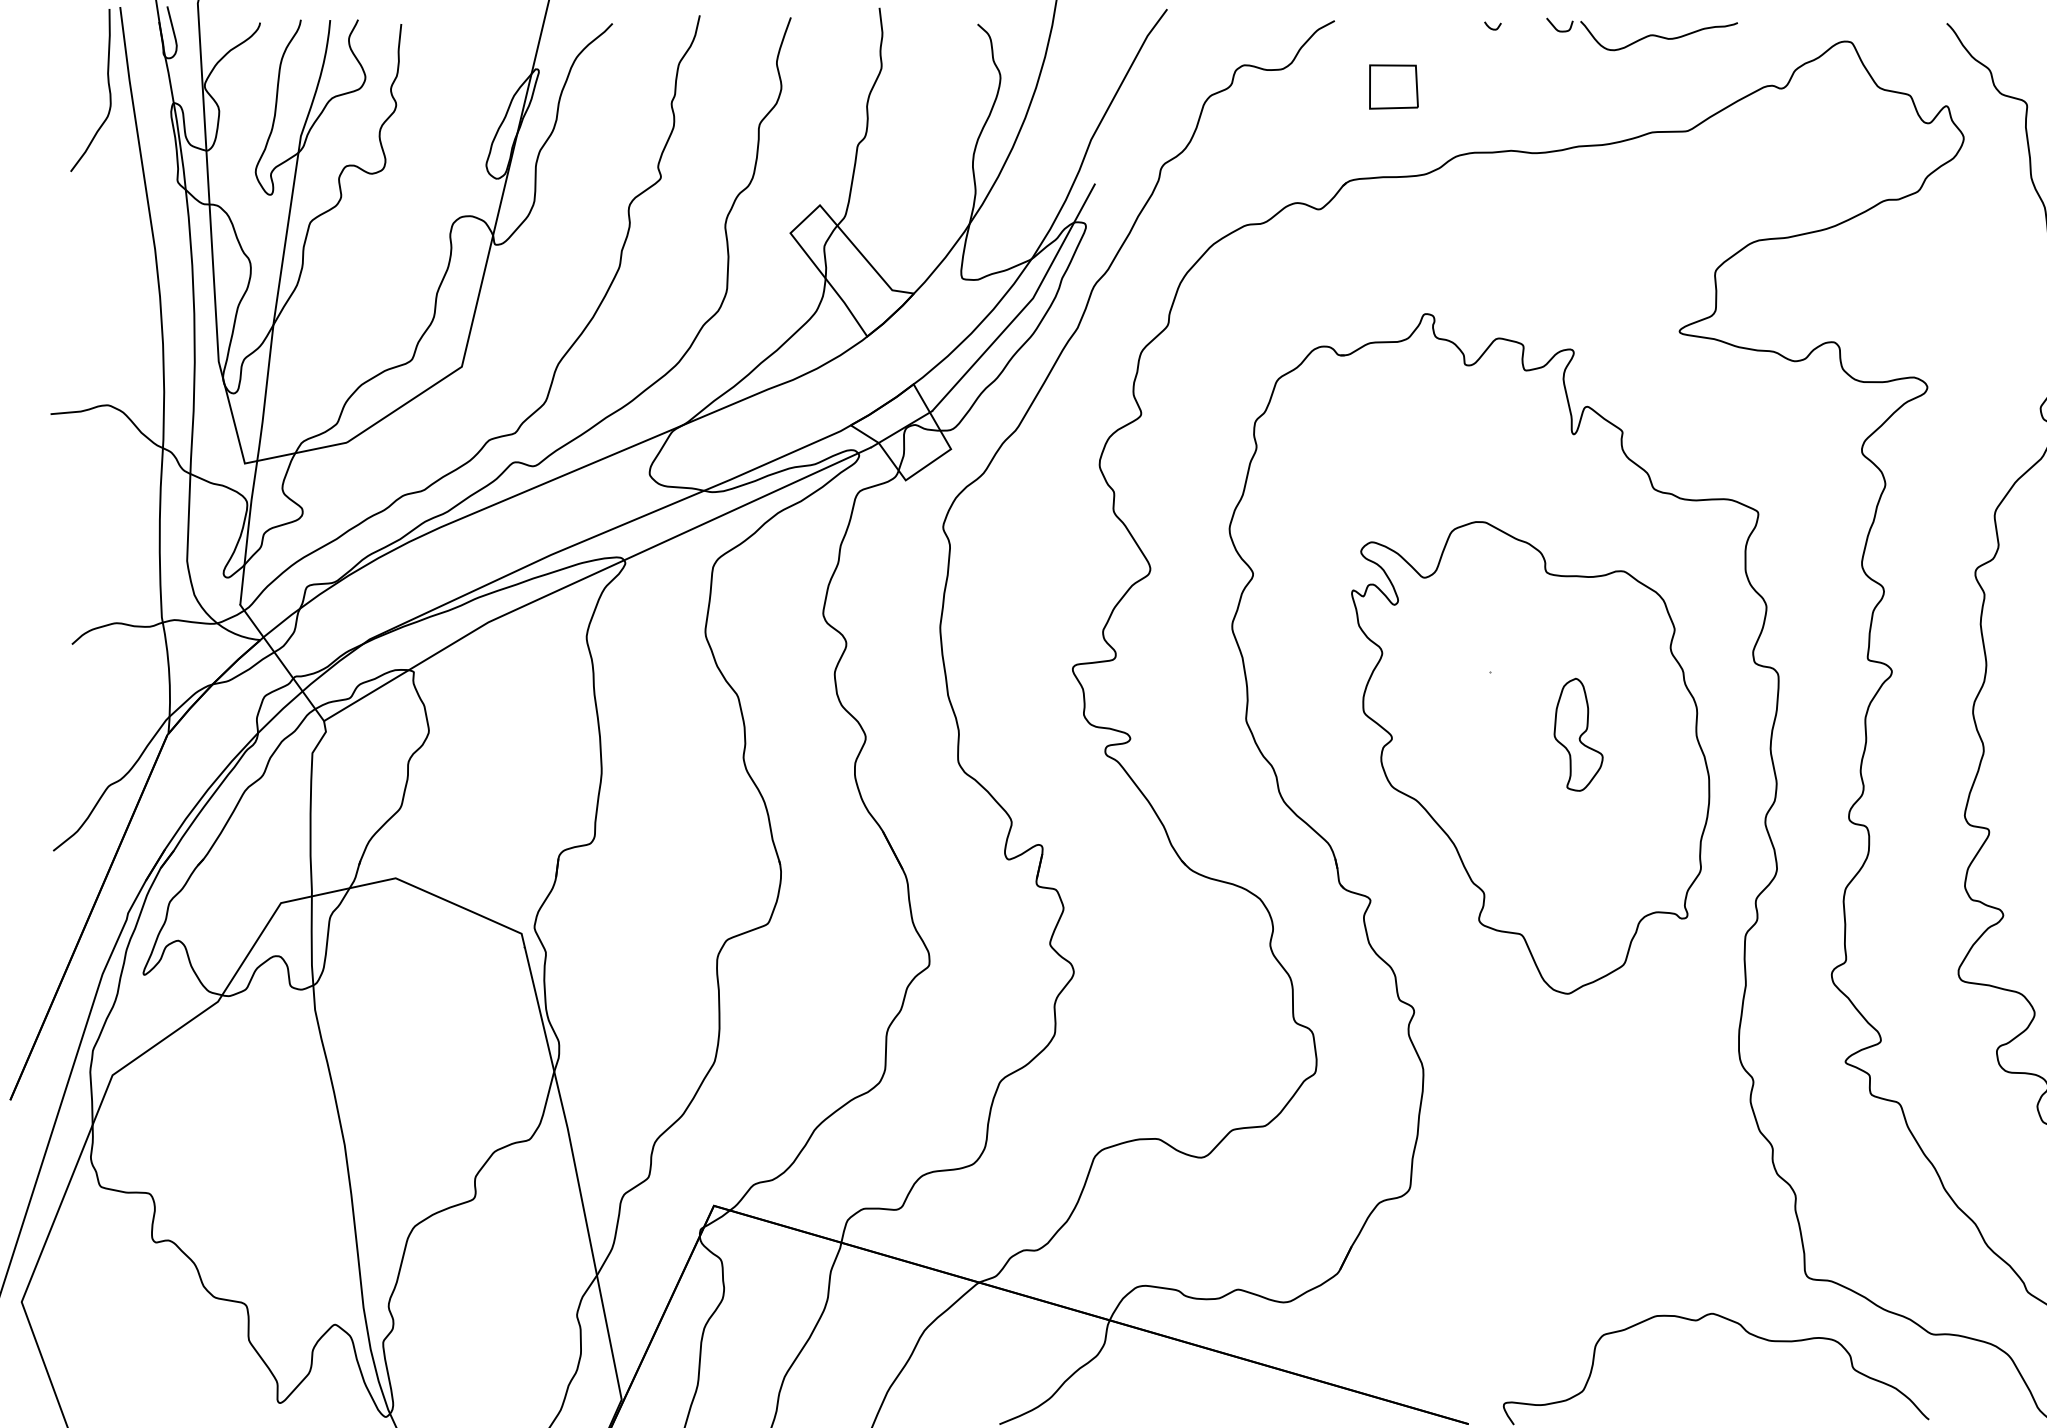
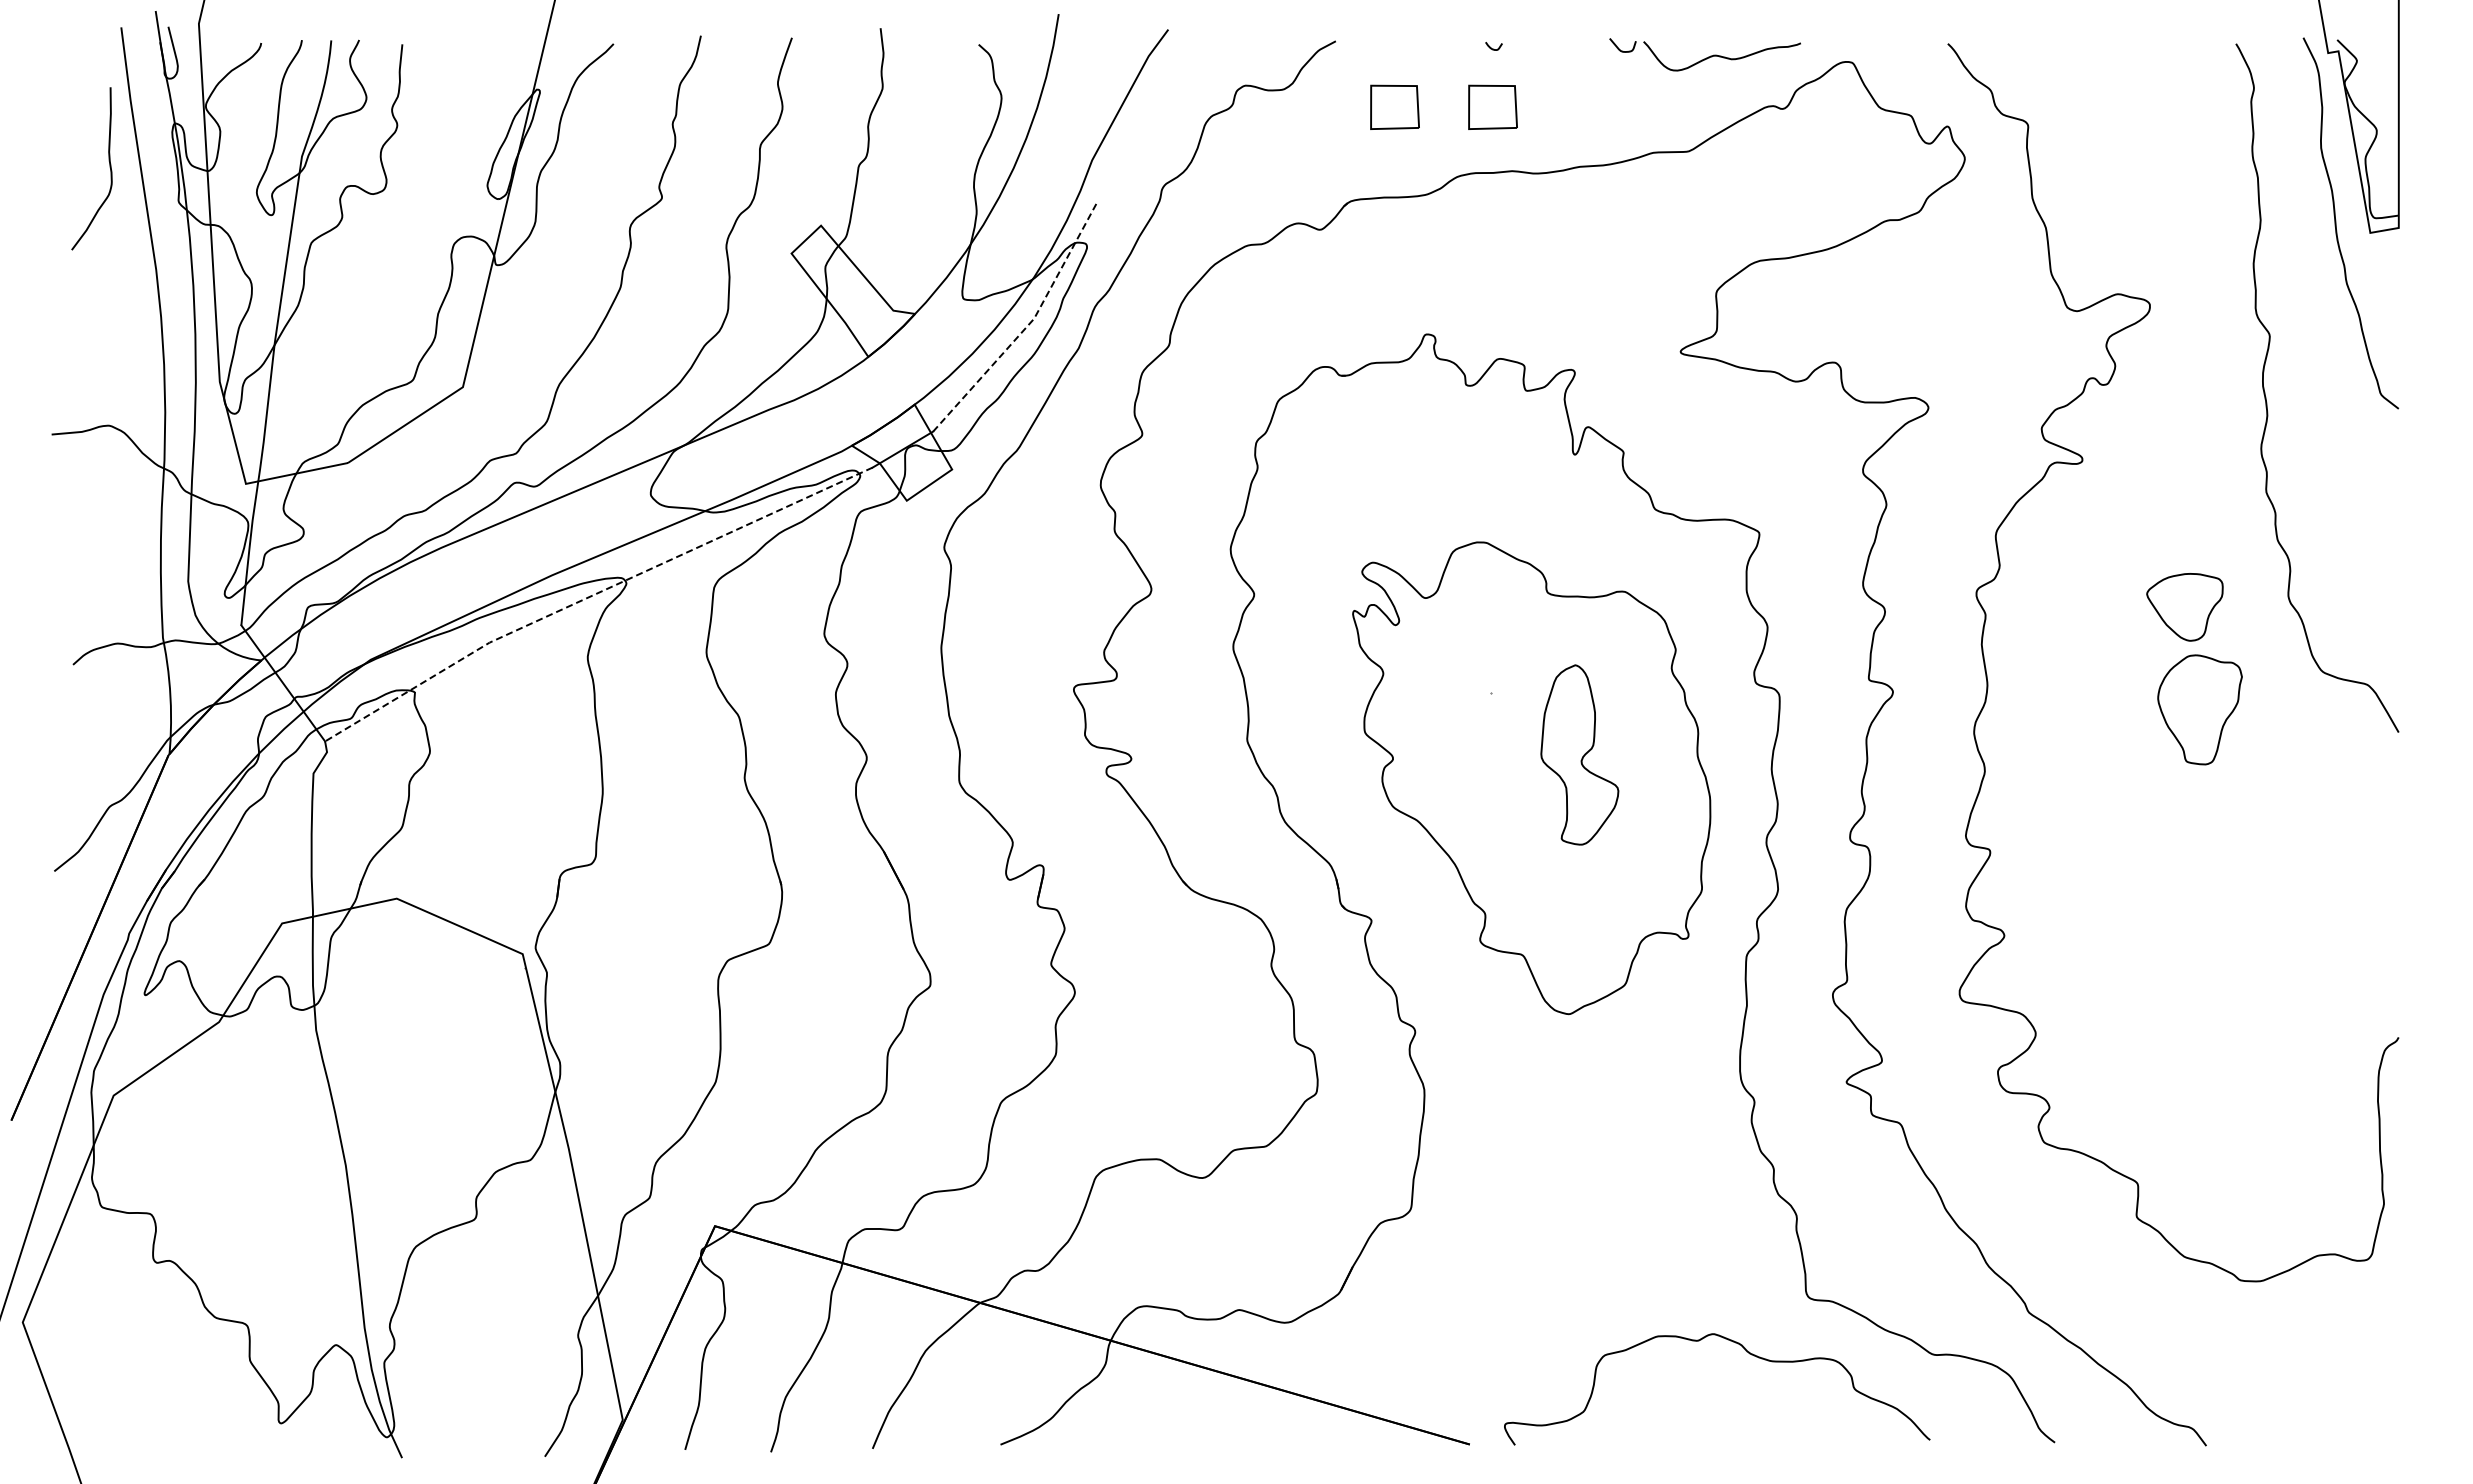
part: (1641, 34) -> (1704, 54), moved
part: (1491, 86) -> (1492, 106), added
curve: (108, 89) -> (109, 167), moved
line: (1026, 306) -> (1027, 326), solid -> dashed
line: (592, 575) -> (593, 595), solid -> dashed
part: (1578, 735) -> (1579, 755), size x1.6

